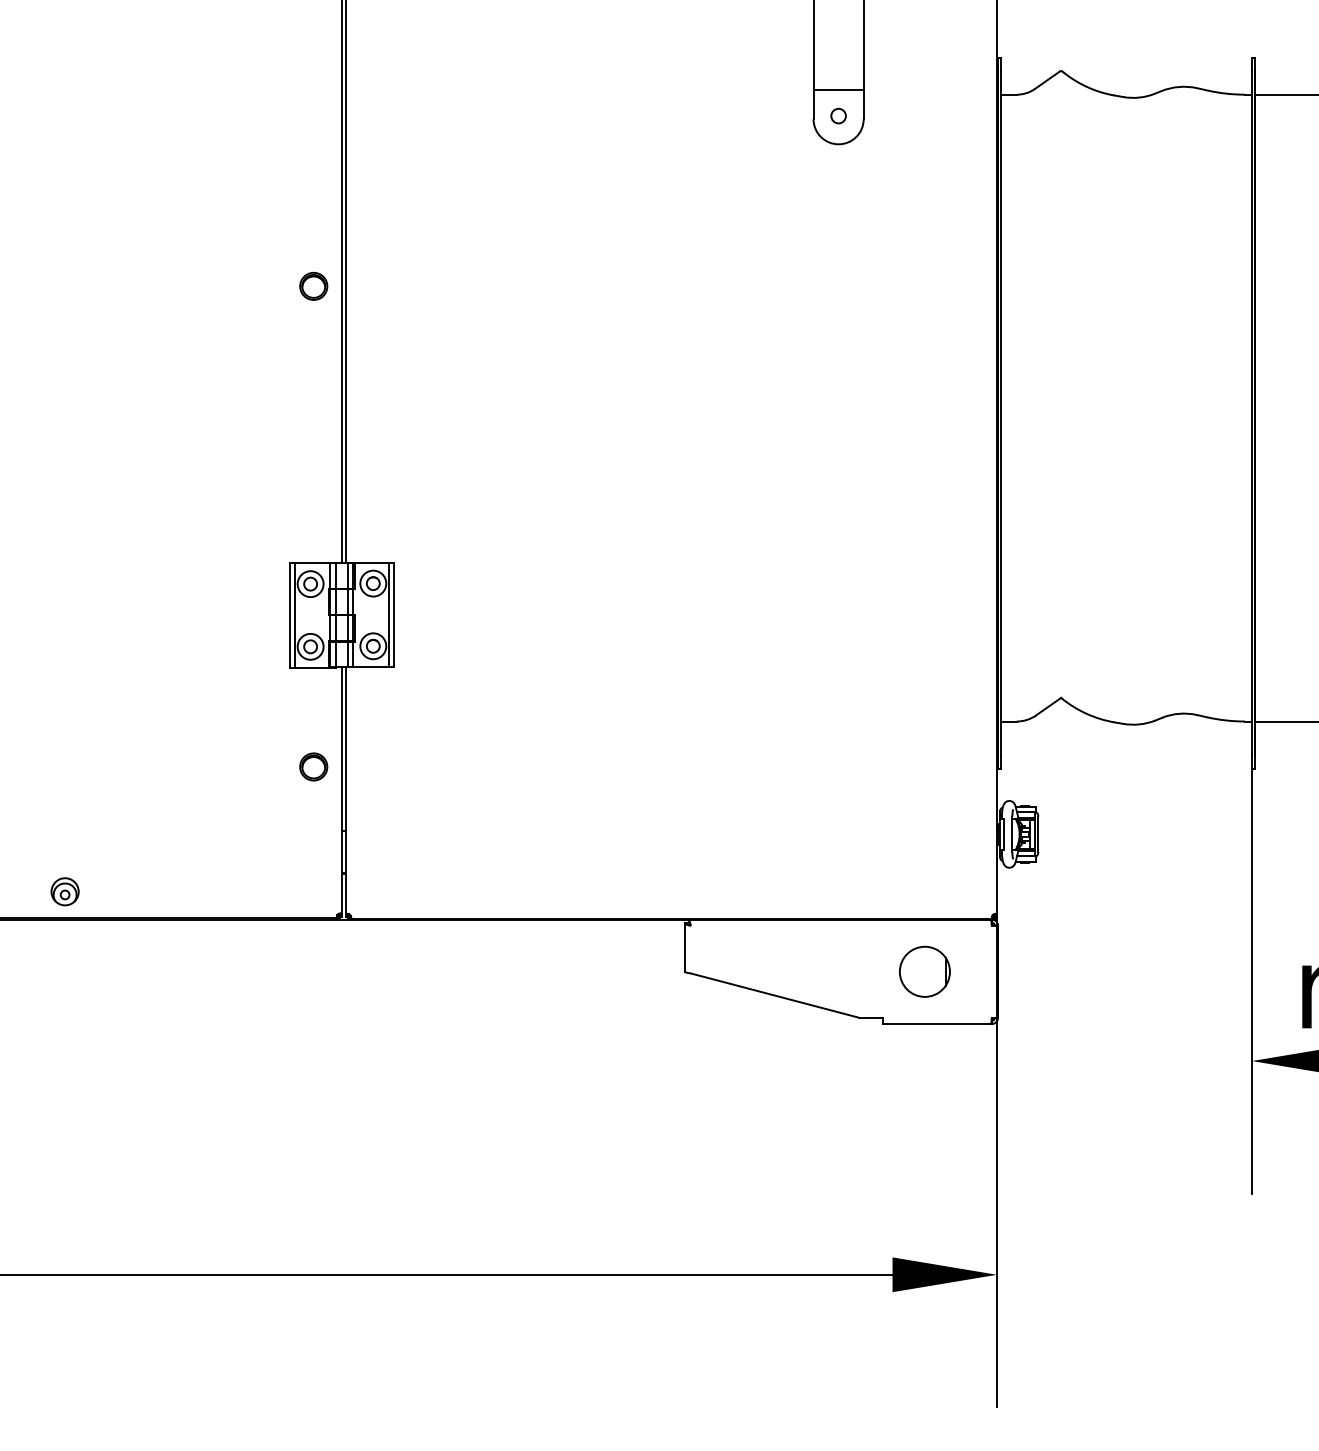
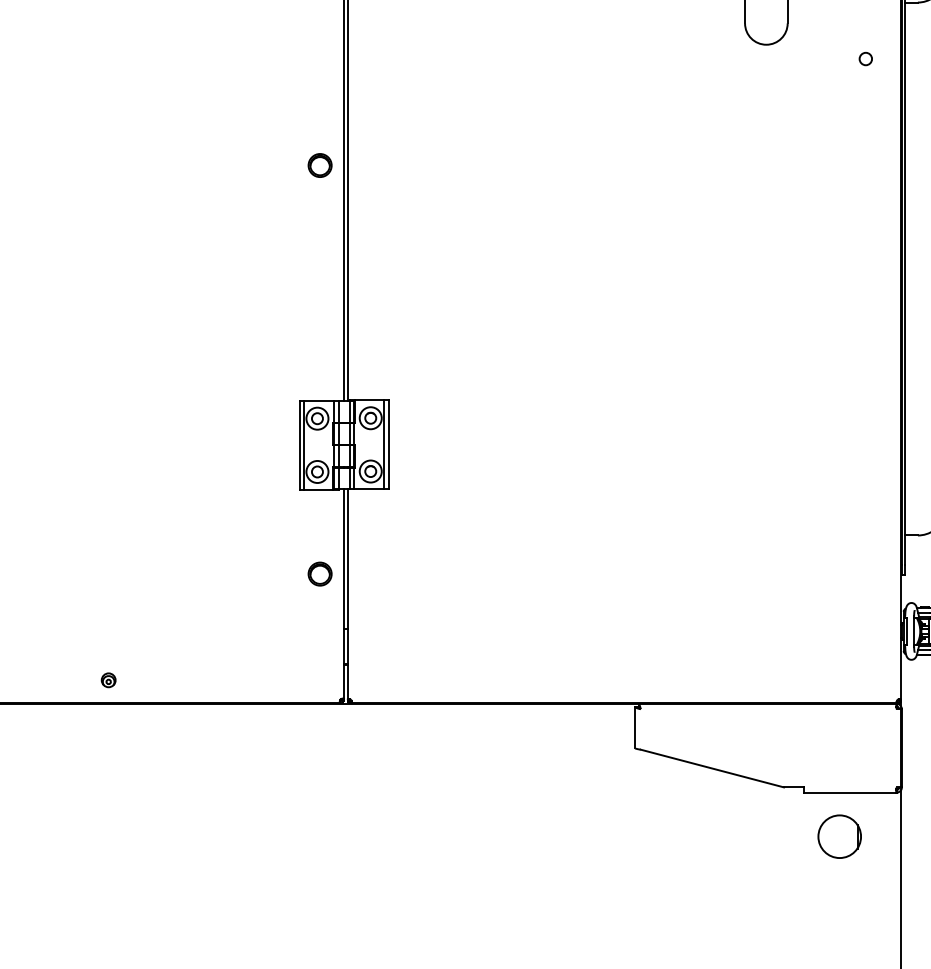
circle: (838, 115) -> (865, 58), moved
part: (64, 891) -> (108, 680), size x0.6
part: (924, 971) -> (839, 836), moved

